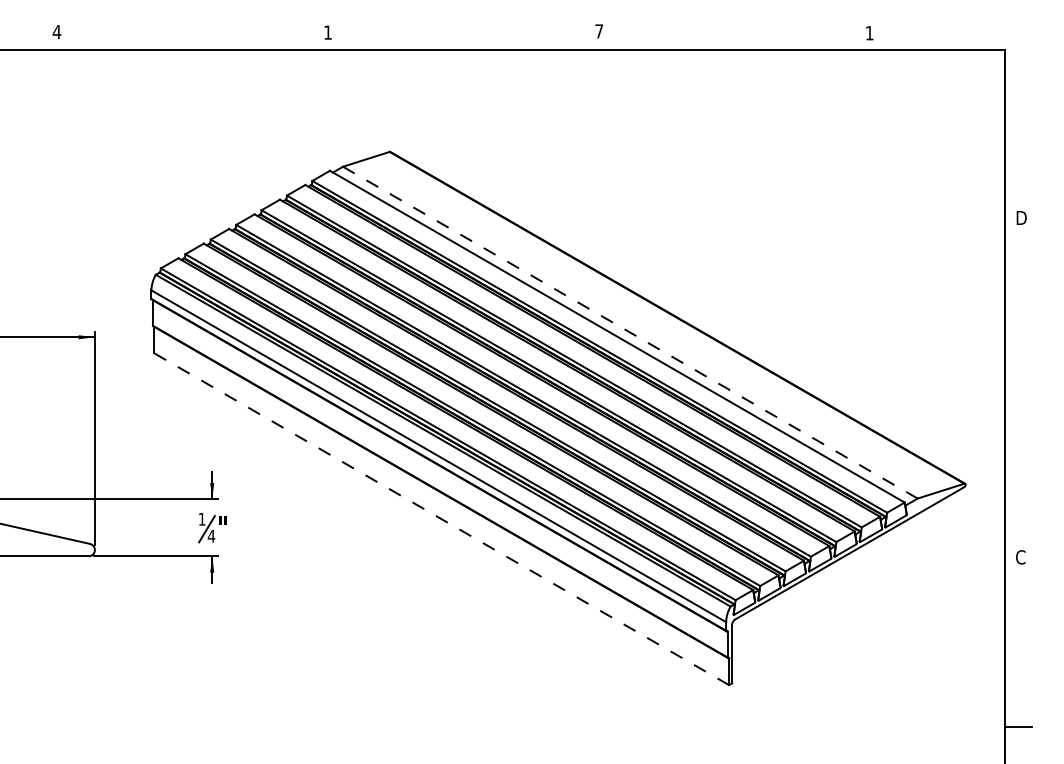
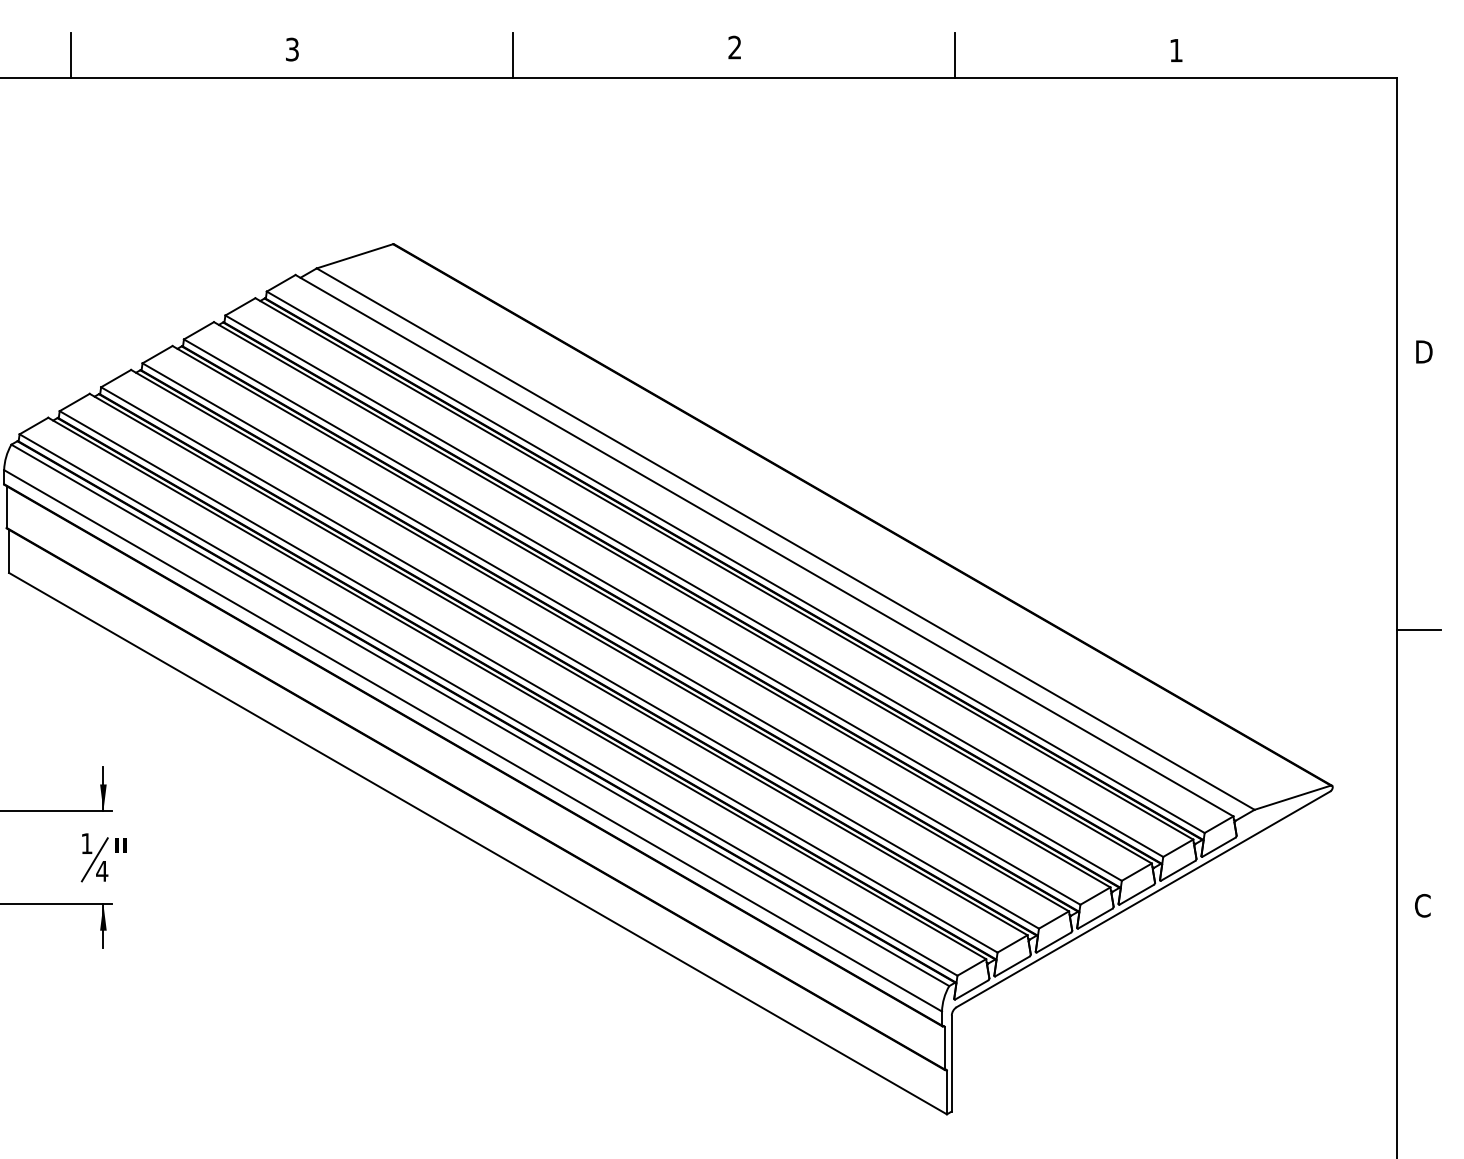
text: (599, 31) -> (735, 47), 7 -> 2
text: (327, 32) -> (291, 49), 1 -> 3
line: (192, 35) -> (71, 54), added
line: (463, 35) -> (513, 54), added
line: (734, 35) -> (955, 54), added
line: (630, 332) -> (785, 538), dashed -> solid
line: (1018, 388) -> (1419, 630), added
line: (441, 519) -> (477, 844), dashed -> solid

